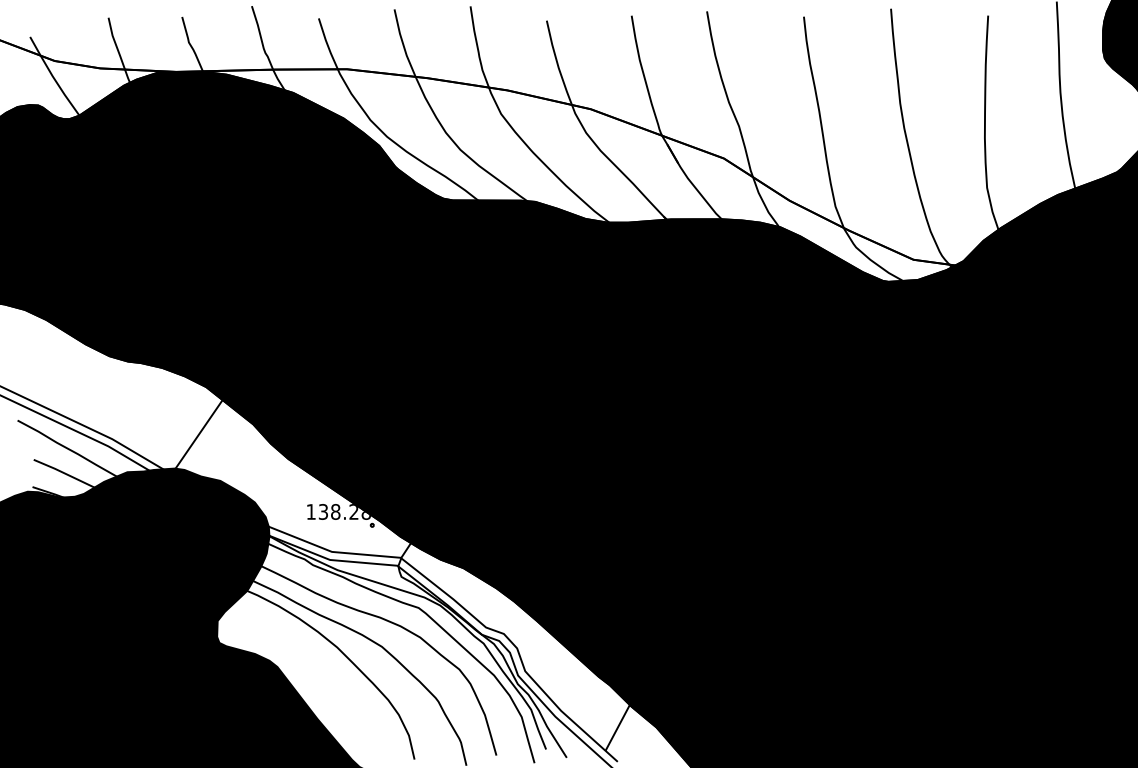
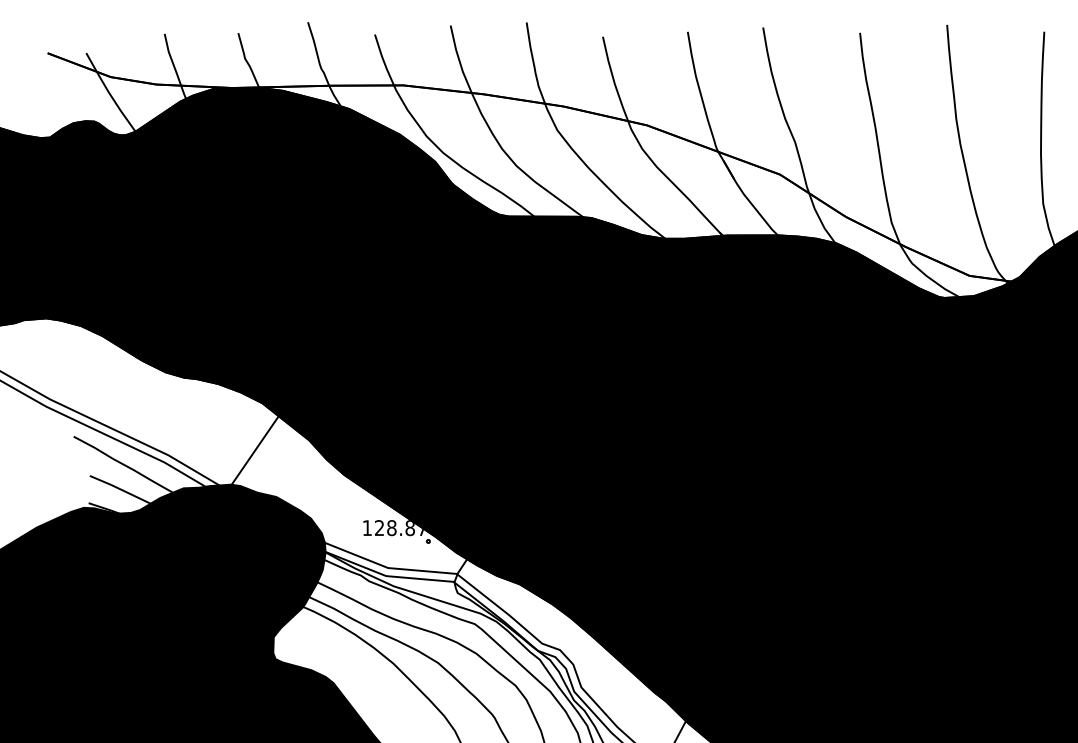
text: (344, 511) -> (400, 527), 138.28 -> 128.87

